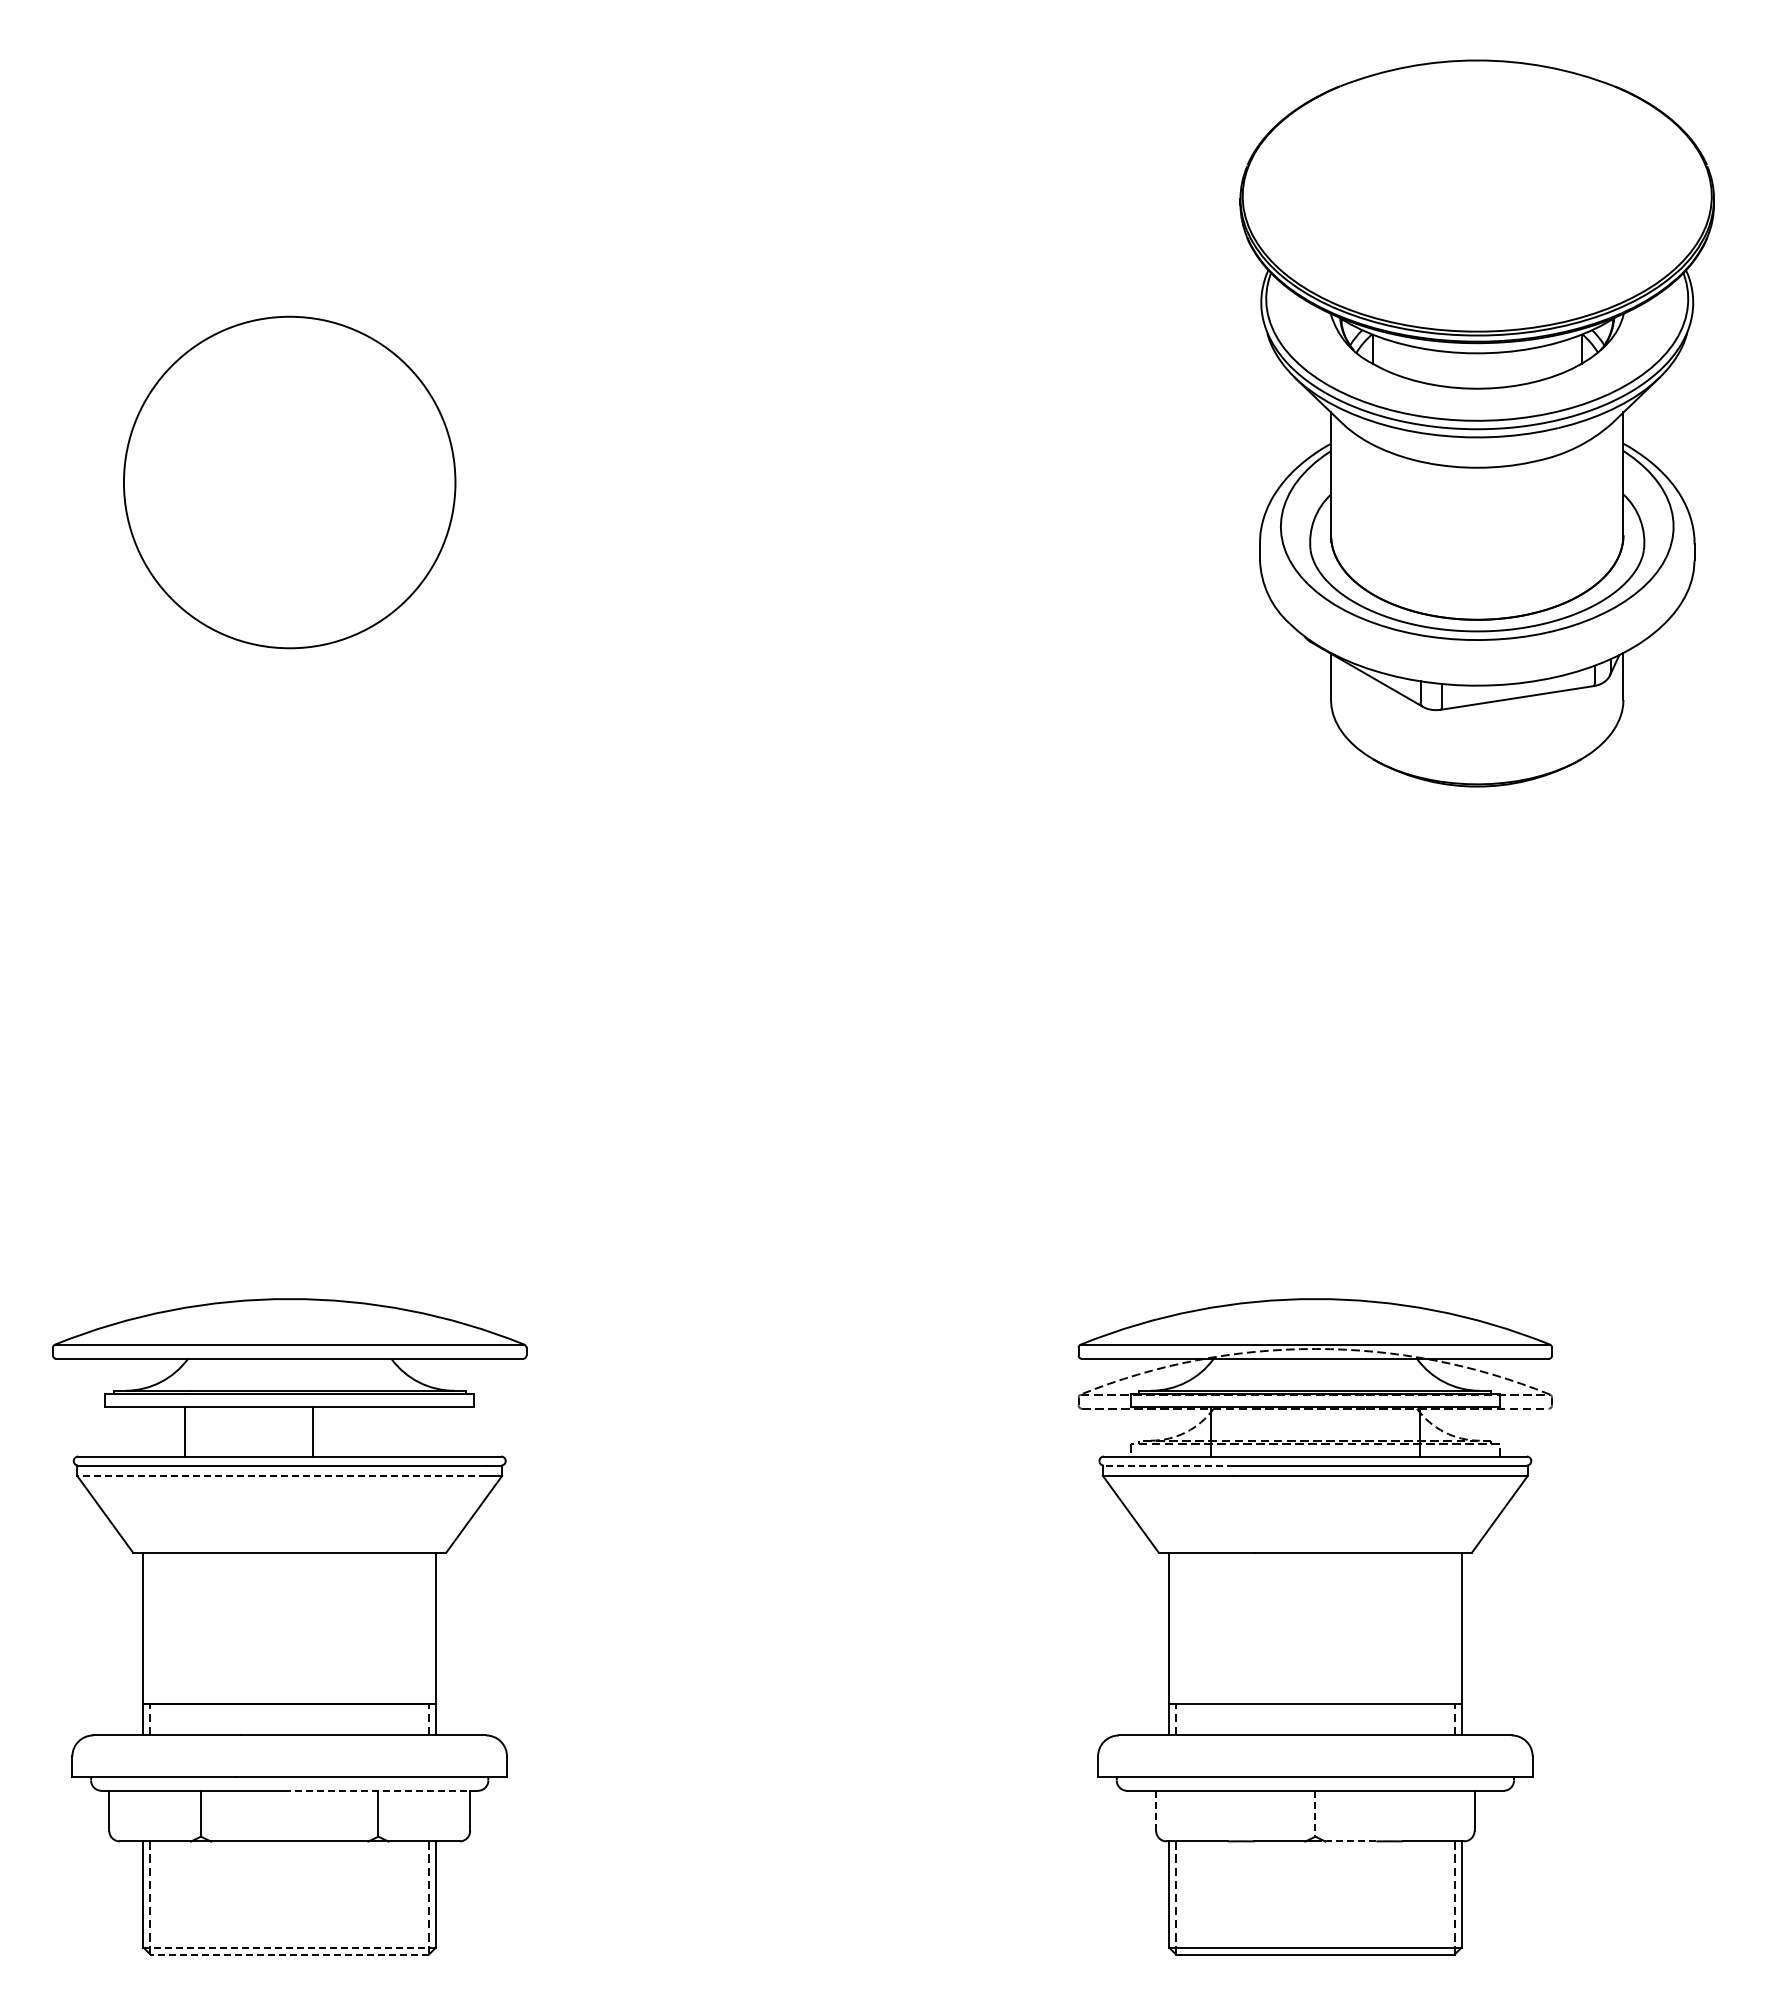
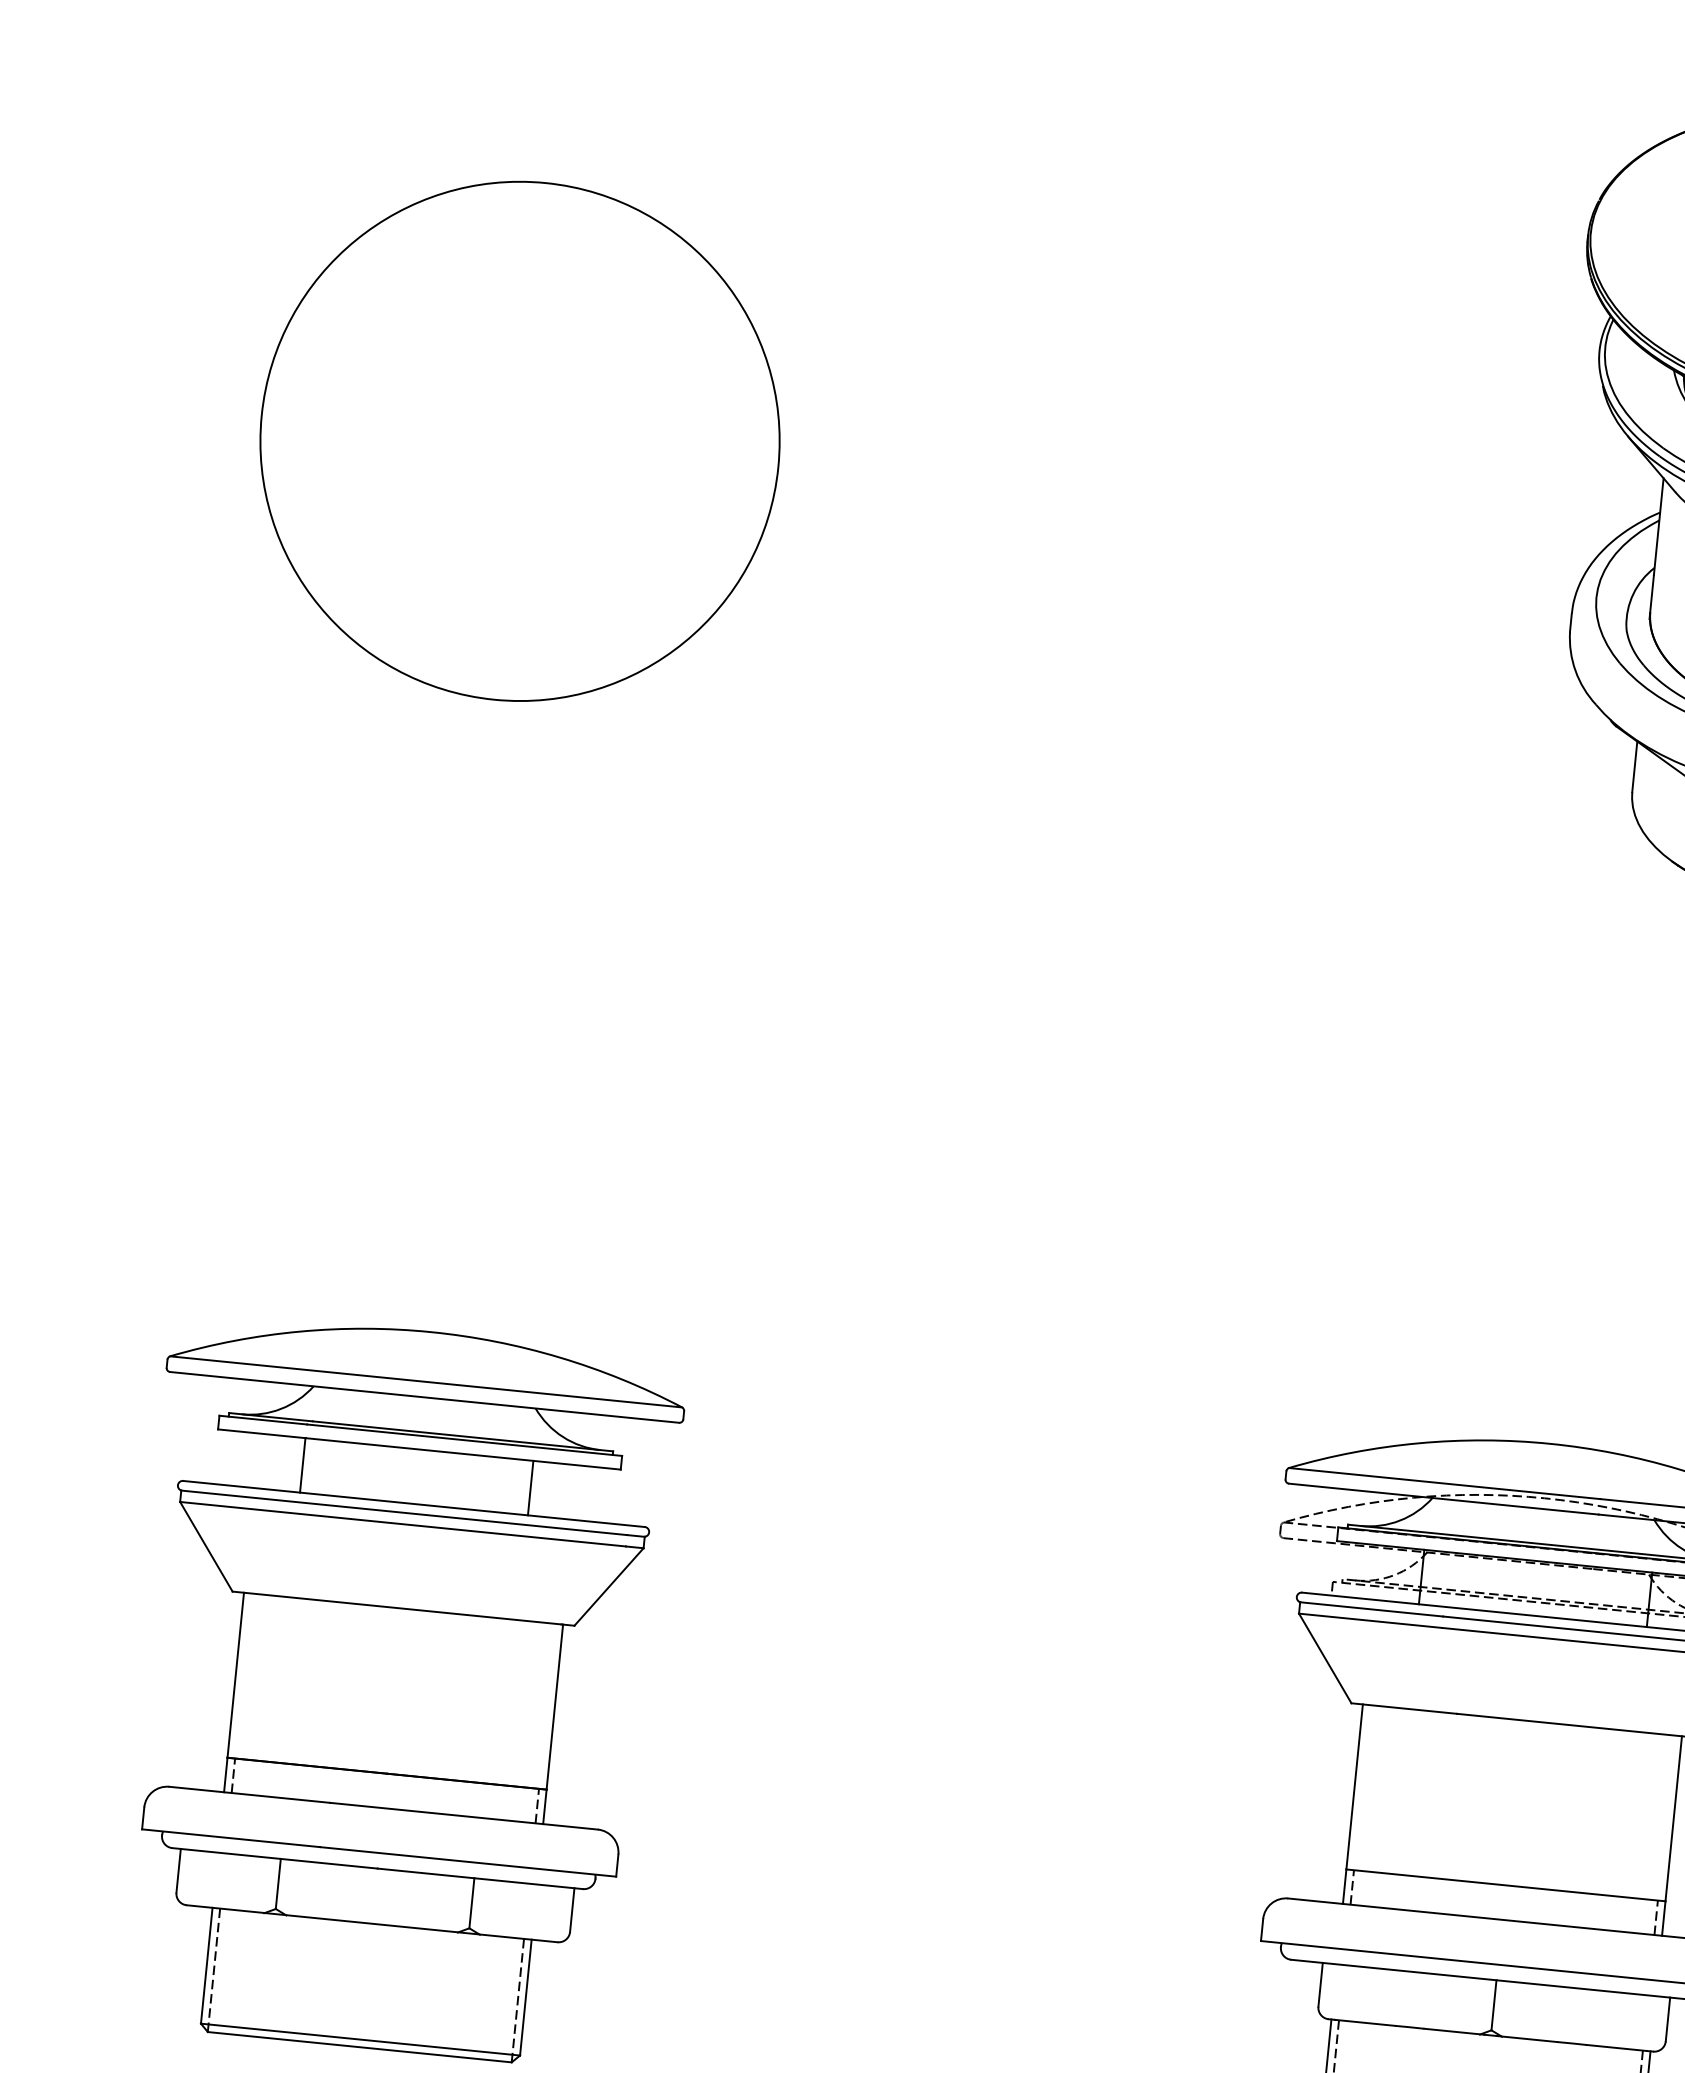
circle: (289, 482) -> (519, 441), size x1.43
line: (313, 1431) -> (531, 1488), moved
line: (1168, 1465) -> (1371, 1609), dashed -> solid
line: (281, 1475) -> (402, 1523), dashed -> solid
line: (383, 1790) -> (479, 1878), dashed -> solid
line: (1156, 1811) -> (1320, 1985), dashed -> solid
line: (1315, 1813) -> (1494, 2005), dashed -> solid
line: (1348, 1841) -> (1527, 2039), dashed -> solid
line: (290, 1947) -> (361, 2039), dashed -> solid
line: (289, 1954) -> (359, 2047), dashed -> solid

